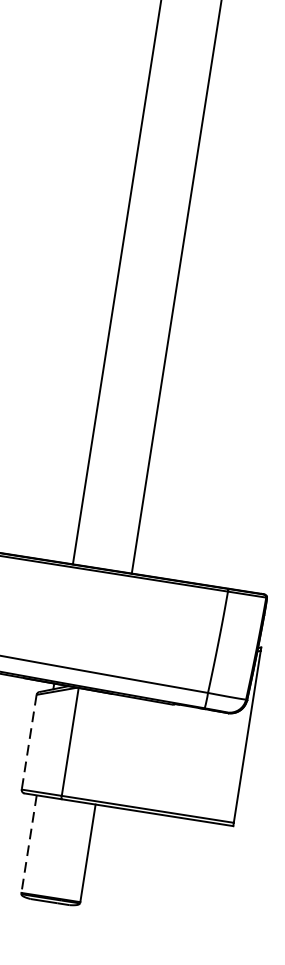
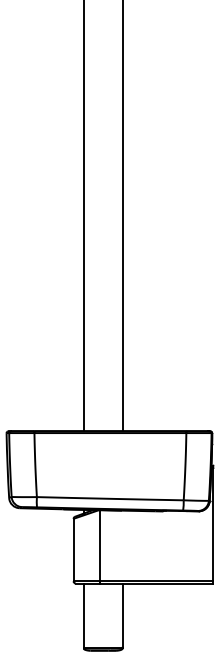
line: (28, 742) -> (73, 550), dashed -> solid
line: (28, 845) -> (83, 616), dashed -> solid

